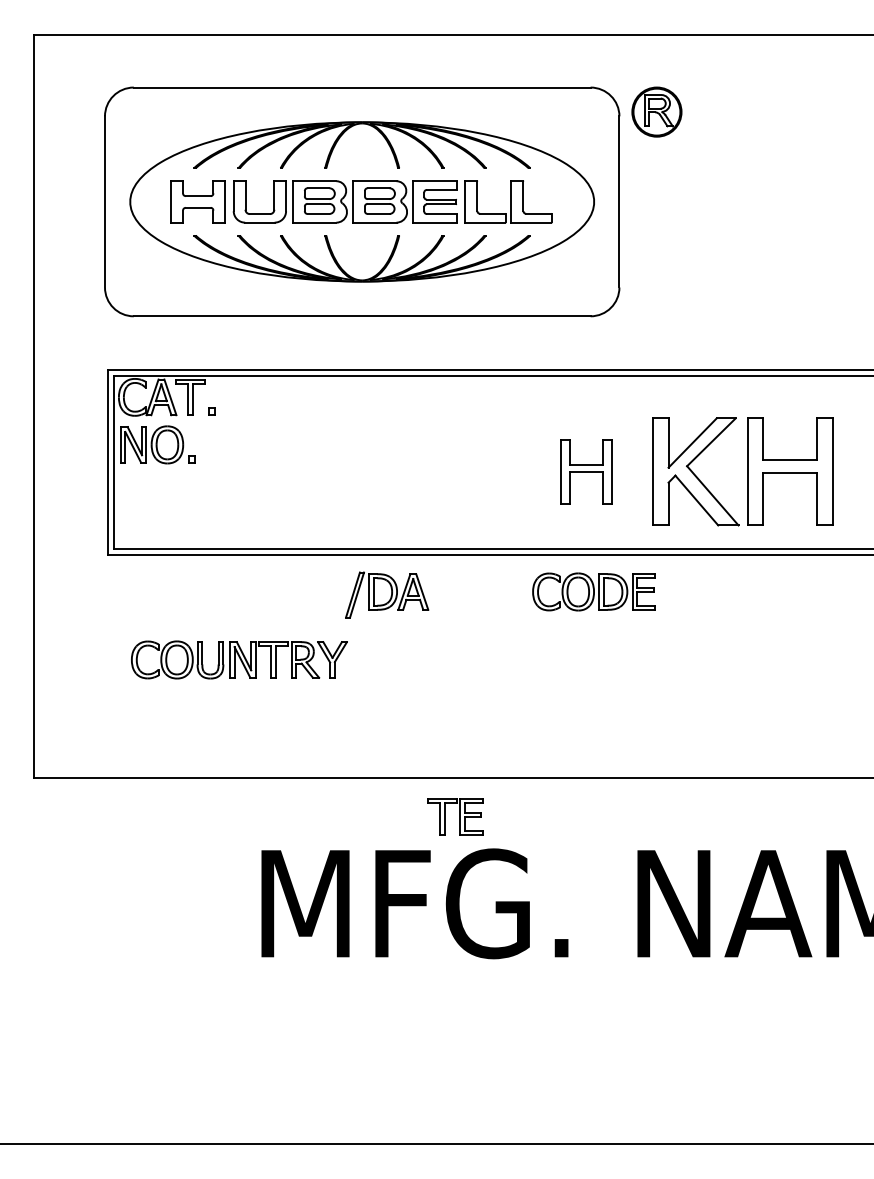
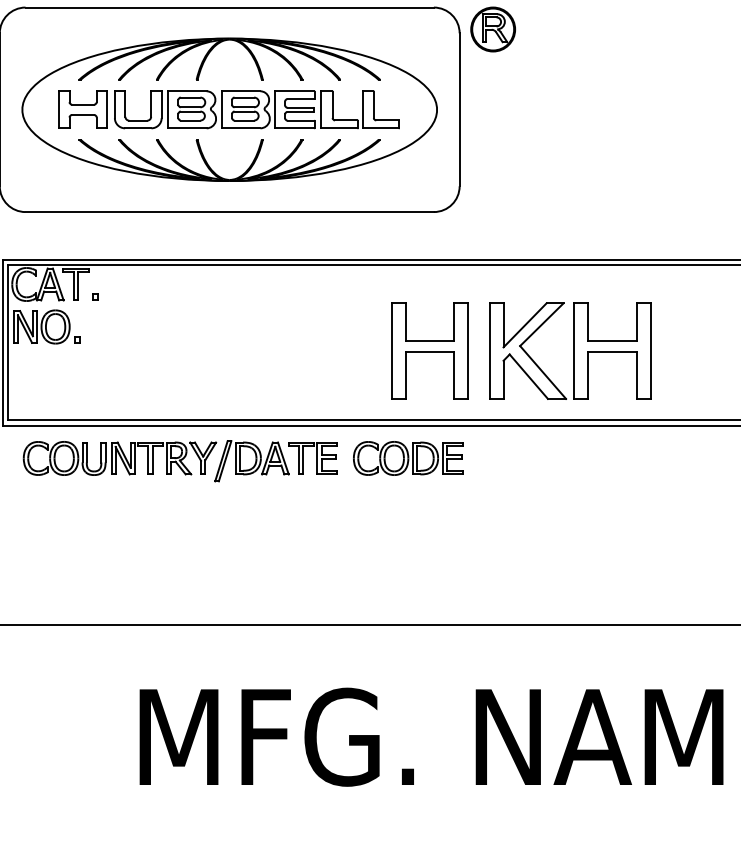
part: (586, 471) -> (430, 350), size x1.67
part: (593, 591) -> (407, 458), moved
part: (239, 659) -> (120, 458), moved
part: (455, 816) -> (313, 458), moved

